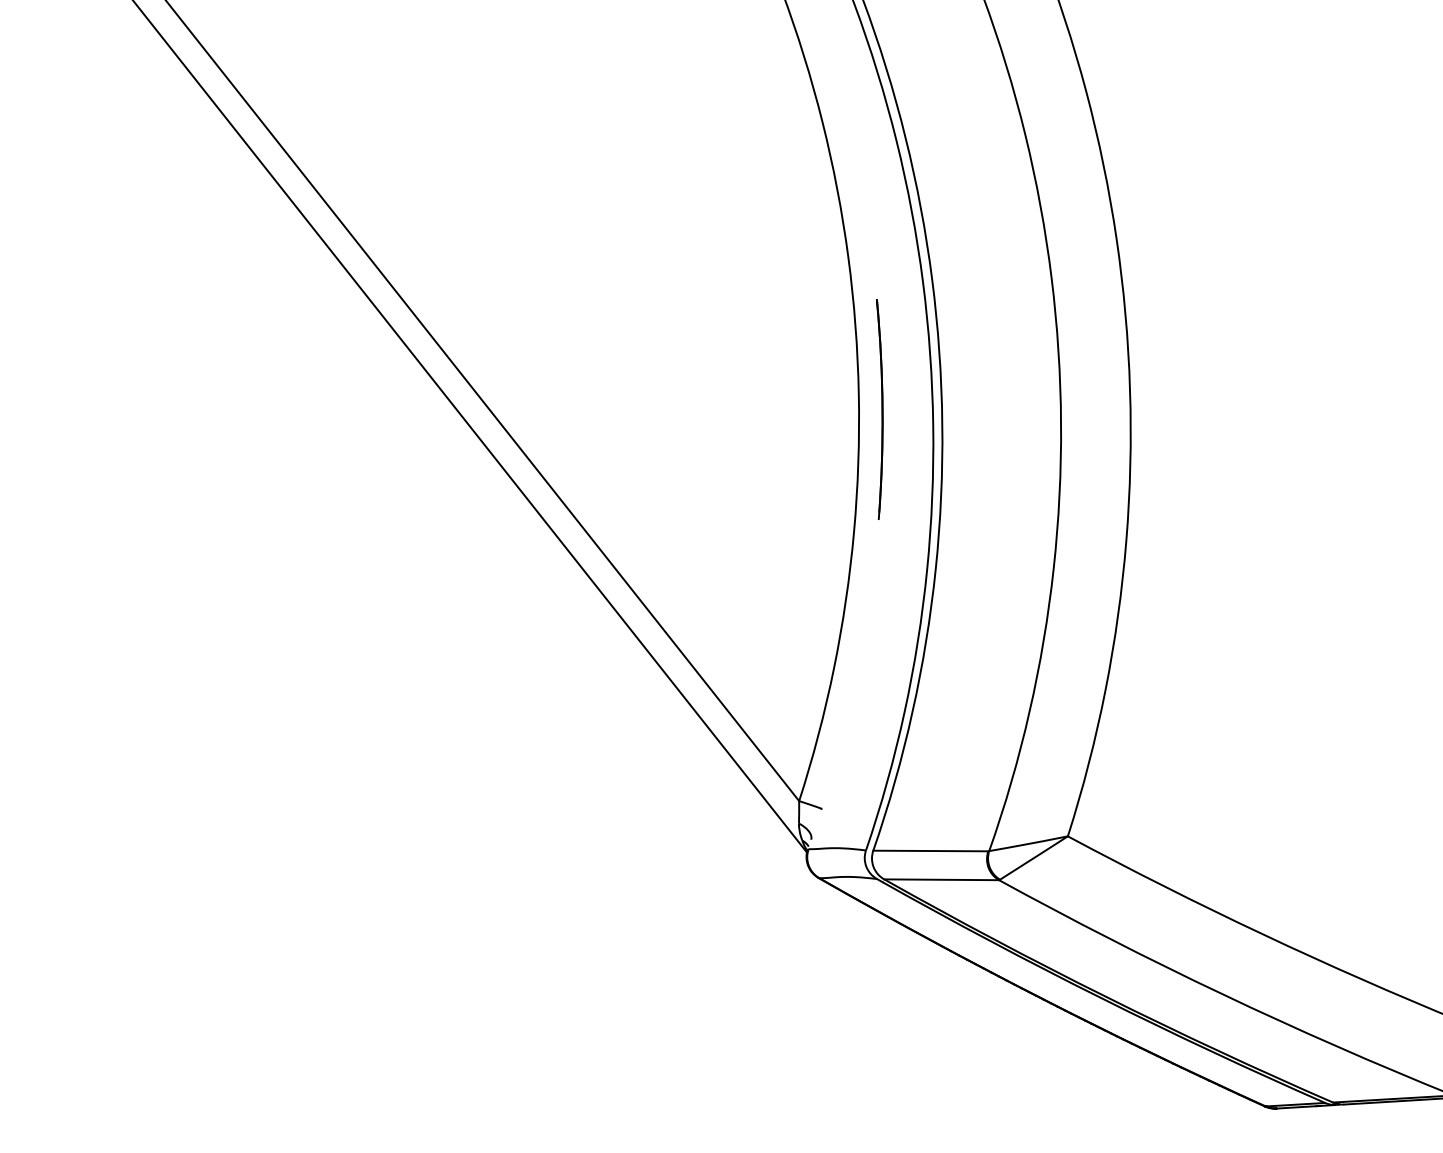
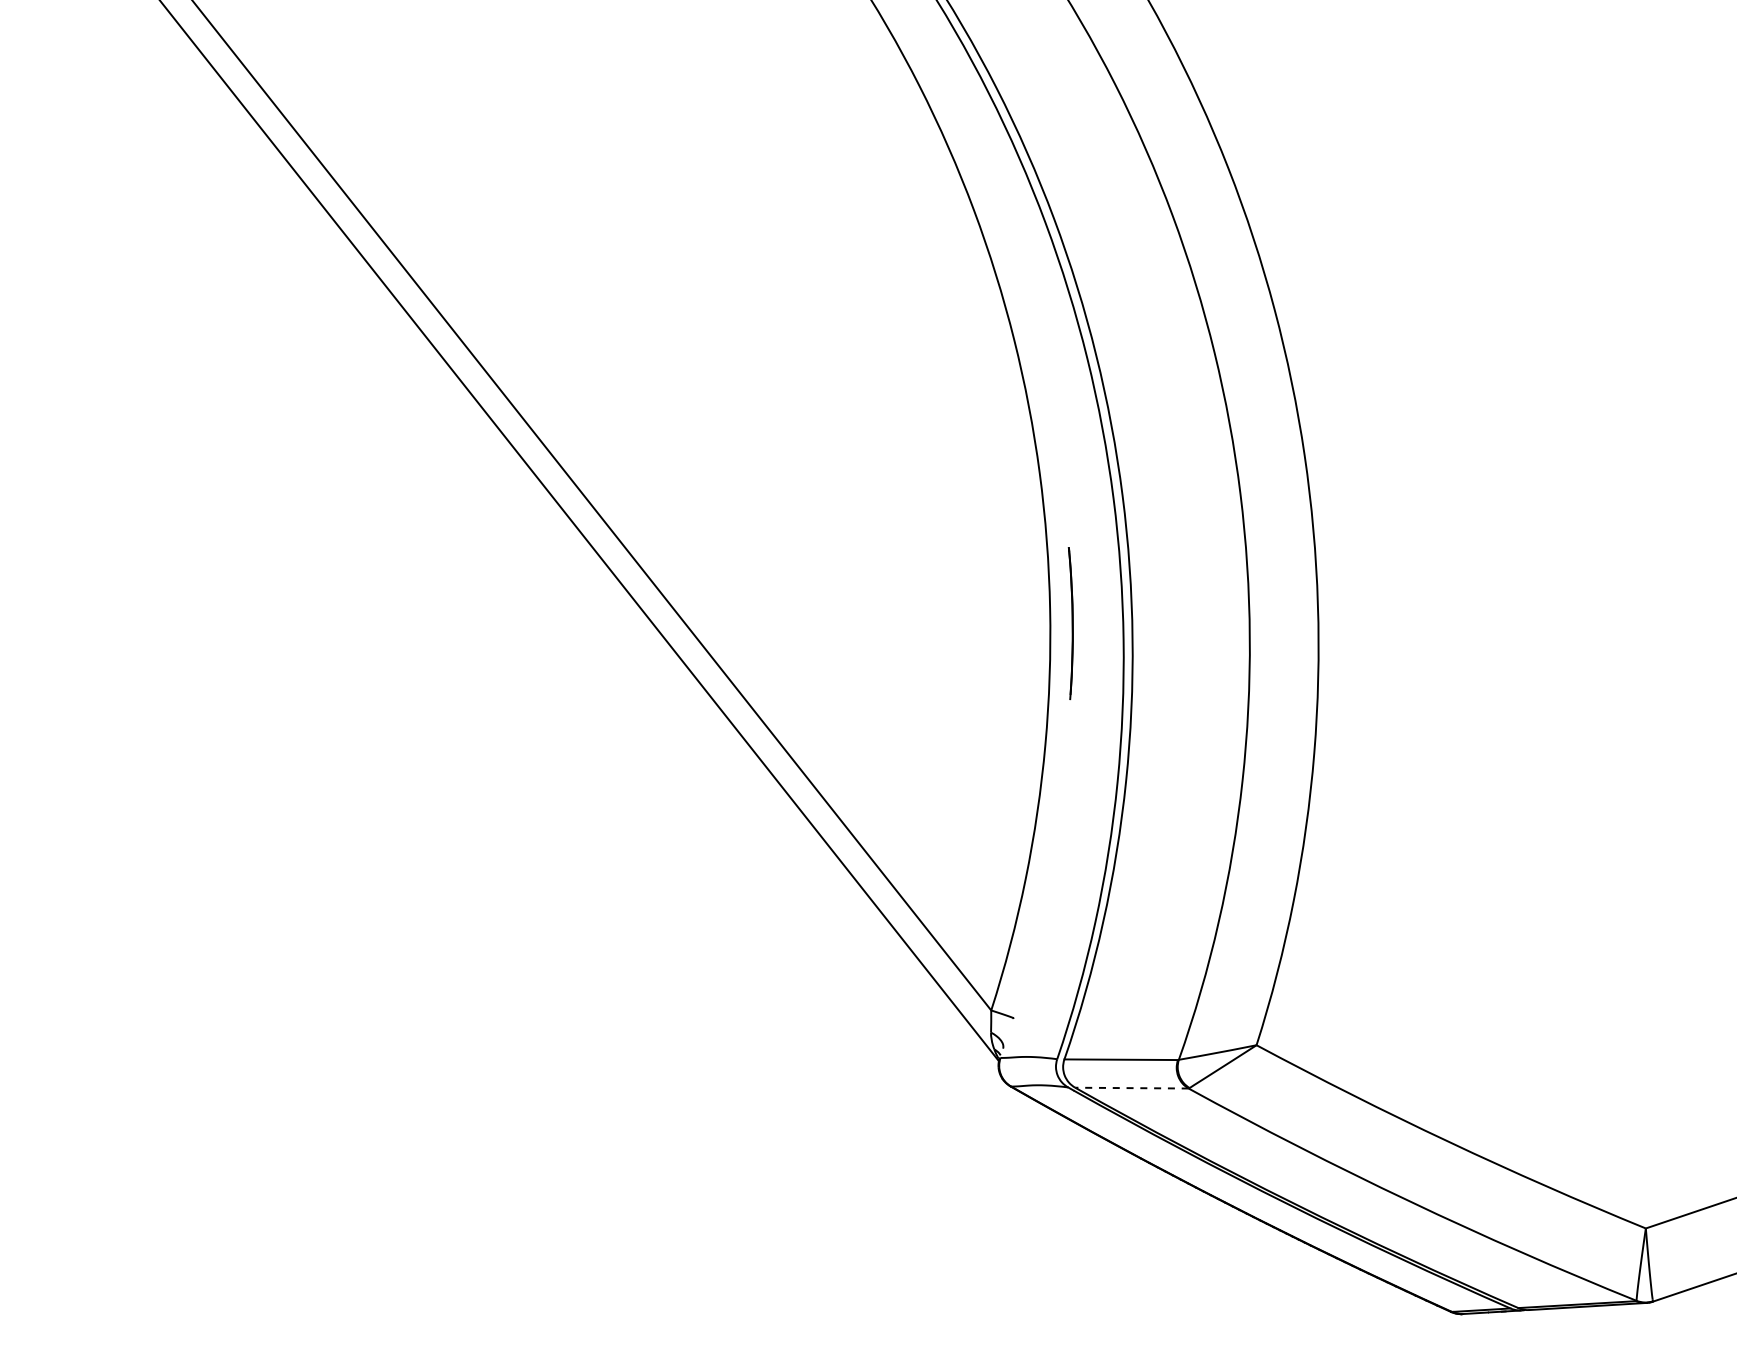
part: (879, 409) -> (1070, 623), size x0.7
line: (941, 880) -> (1131, 1088), solid -> dashed

